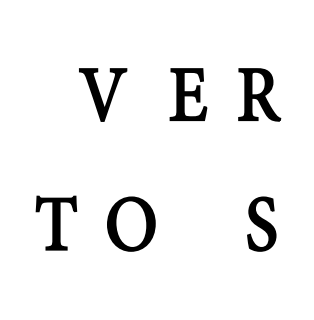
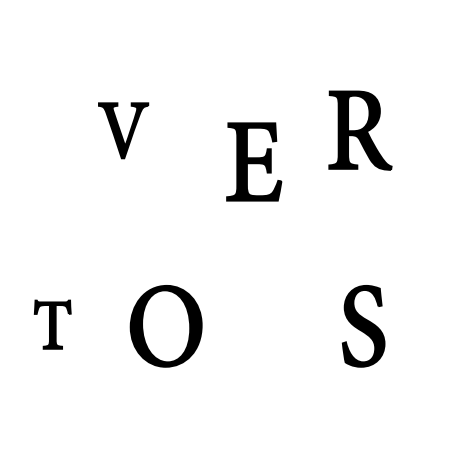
part: (103, 94) -> (124, 130), size x0.7
part: (188, 94) -> (254, 161), moved
part: (56, 222) -> (52, 323), size x0.6

